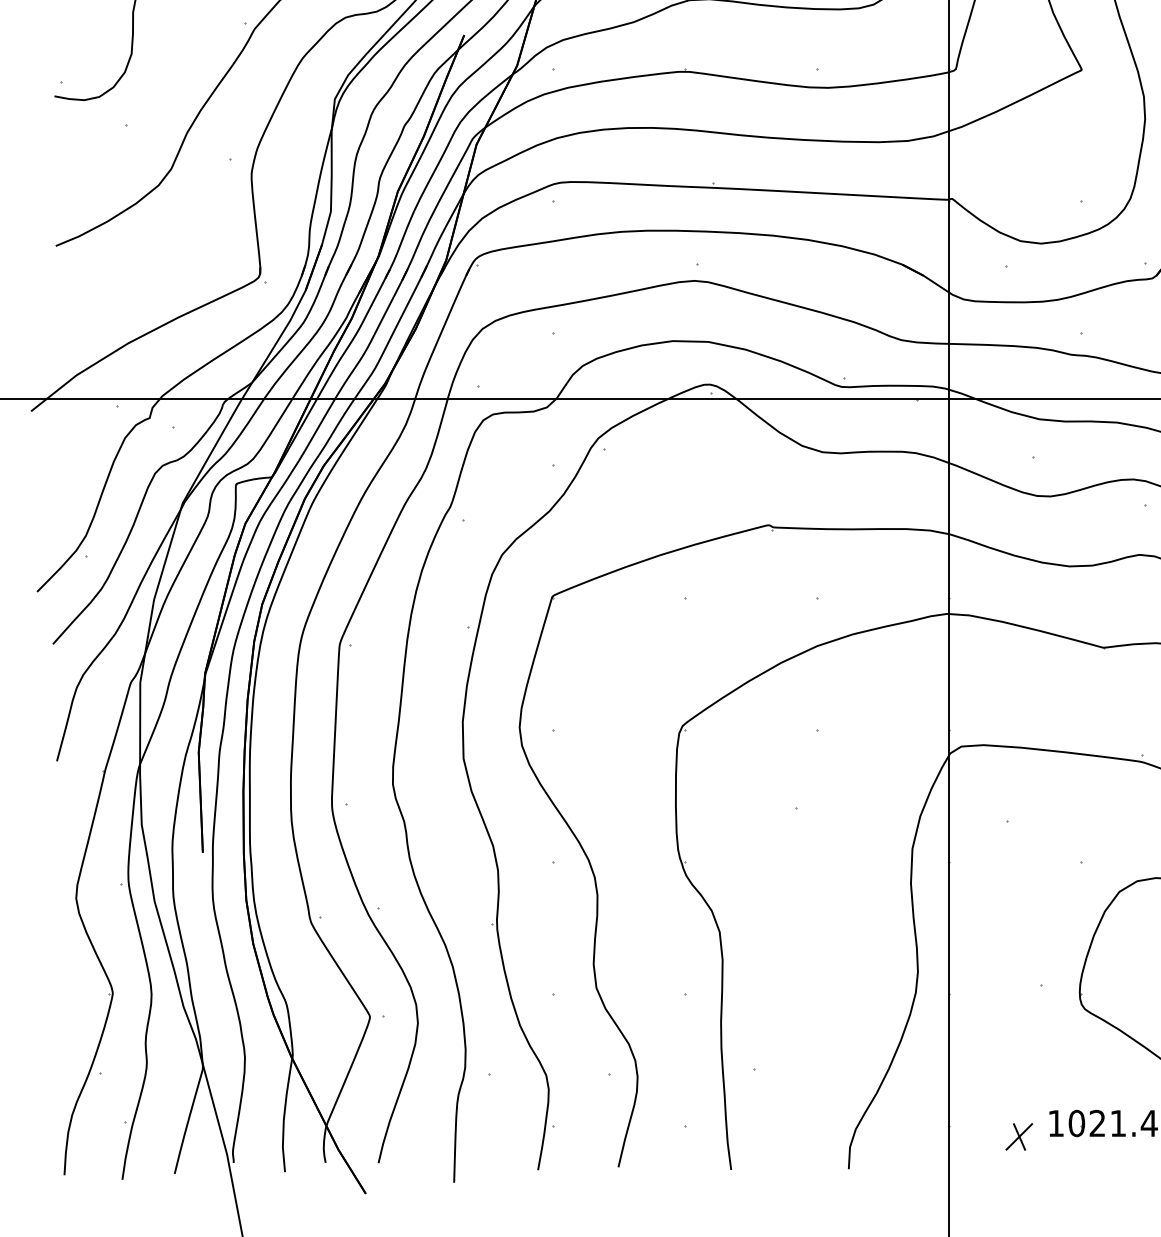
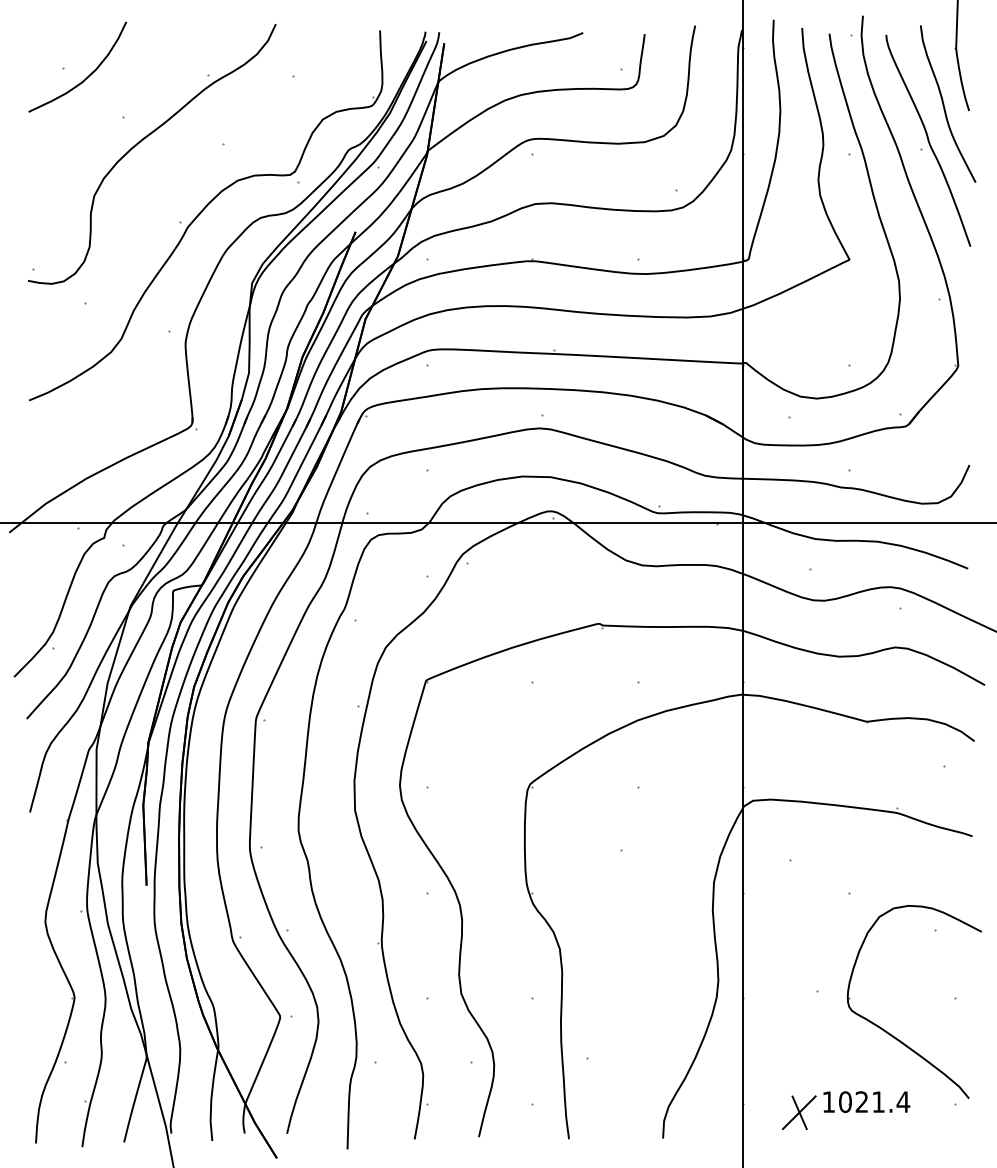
part: (1019, 1136) -> (799, 1112), size x1.6

